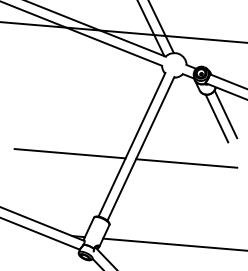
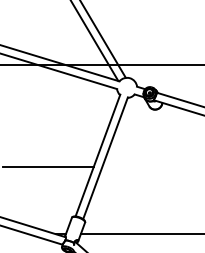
line: (225, 113) -> (172, 123), removed
line: (217, 117) -> (165, 127), removed
line: (186, 163) -> (143, 167), removed

